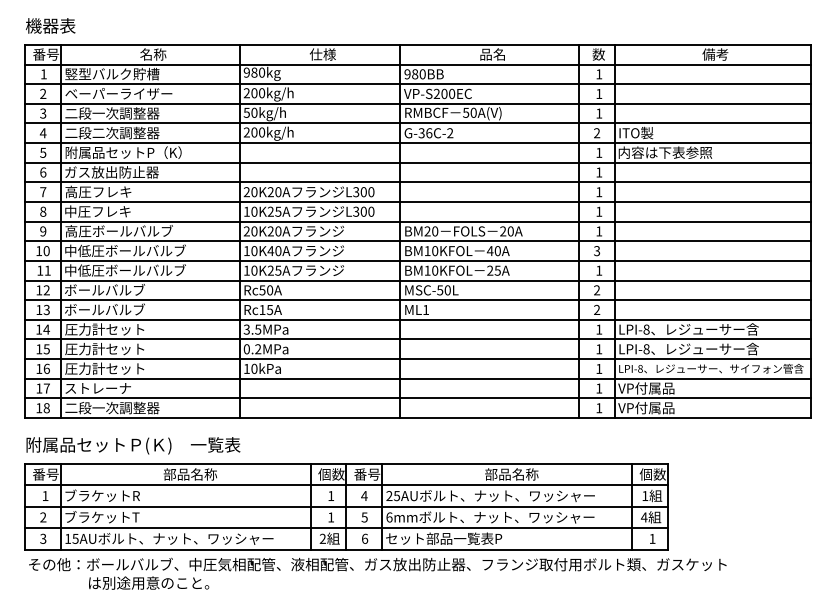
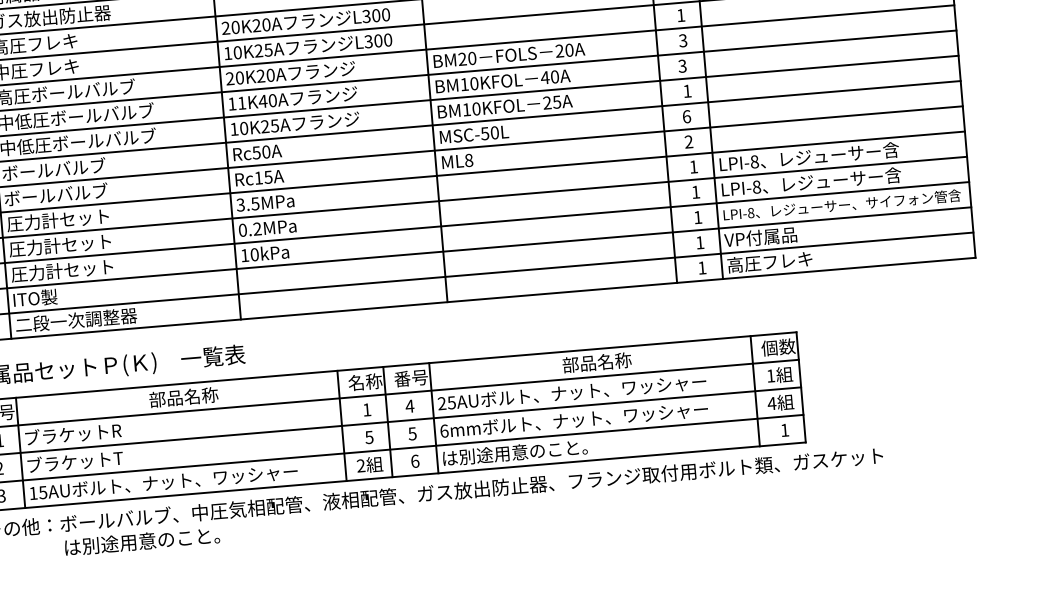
text: (599, 231) -> (683, 40), 1 -> 3
text: (254, 251) -> (242, 103), 10K40A -> 11K40A
text: (597, 290) -> (687, 116), 2 -> 6
text: (426, 309) -> (469, 159), ML1 -> ML8
text: (97, 388) -> (55, 296), ストレーナ -> ITO製
text: (651, 407) -> (769, 261), VP付属品 -> 高圧フレキ
text: (331, 474) -> (365, 382), 個数 -> 名称
text: (331, 517) -> (369, 437), 1 -> 5
text: (444, 538) -> (517, 452), セット部品一覧表P -> は別途用意のこと。

